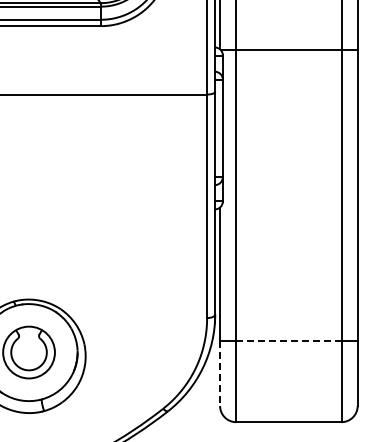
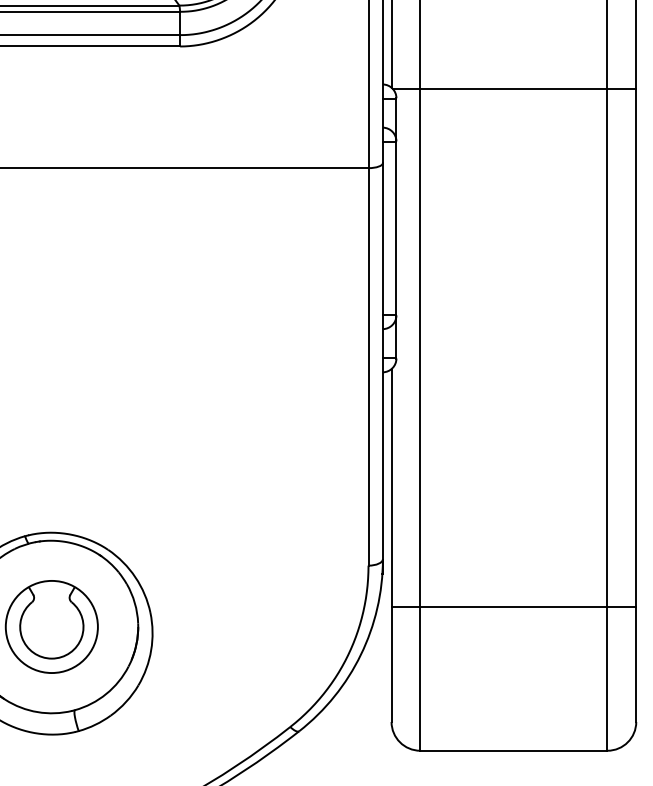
line: (288, 341) -> (513, 607), dashed -> solid
line: (220, 374) -> (392, 665), dashed -> solid

